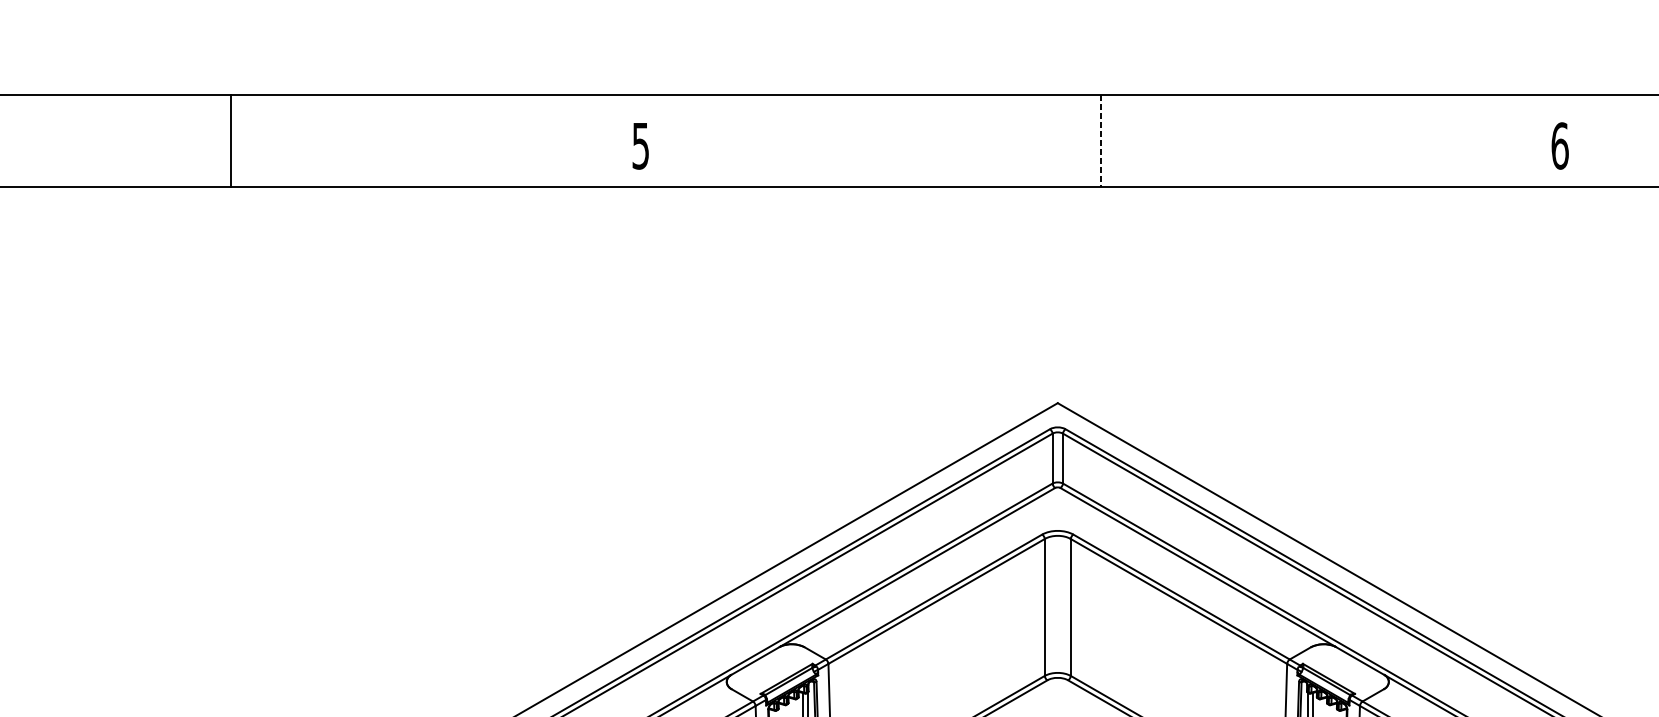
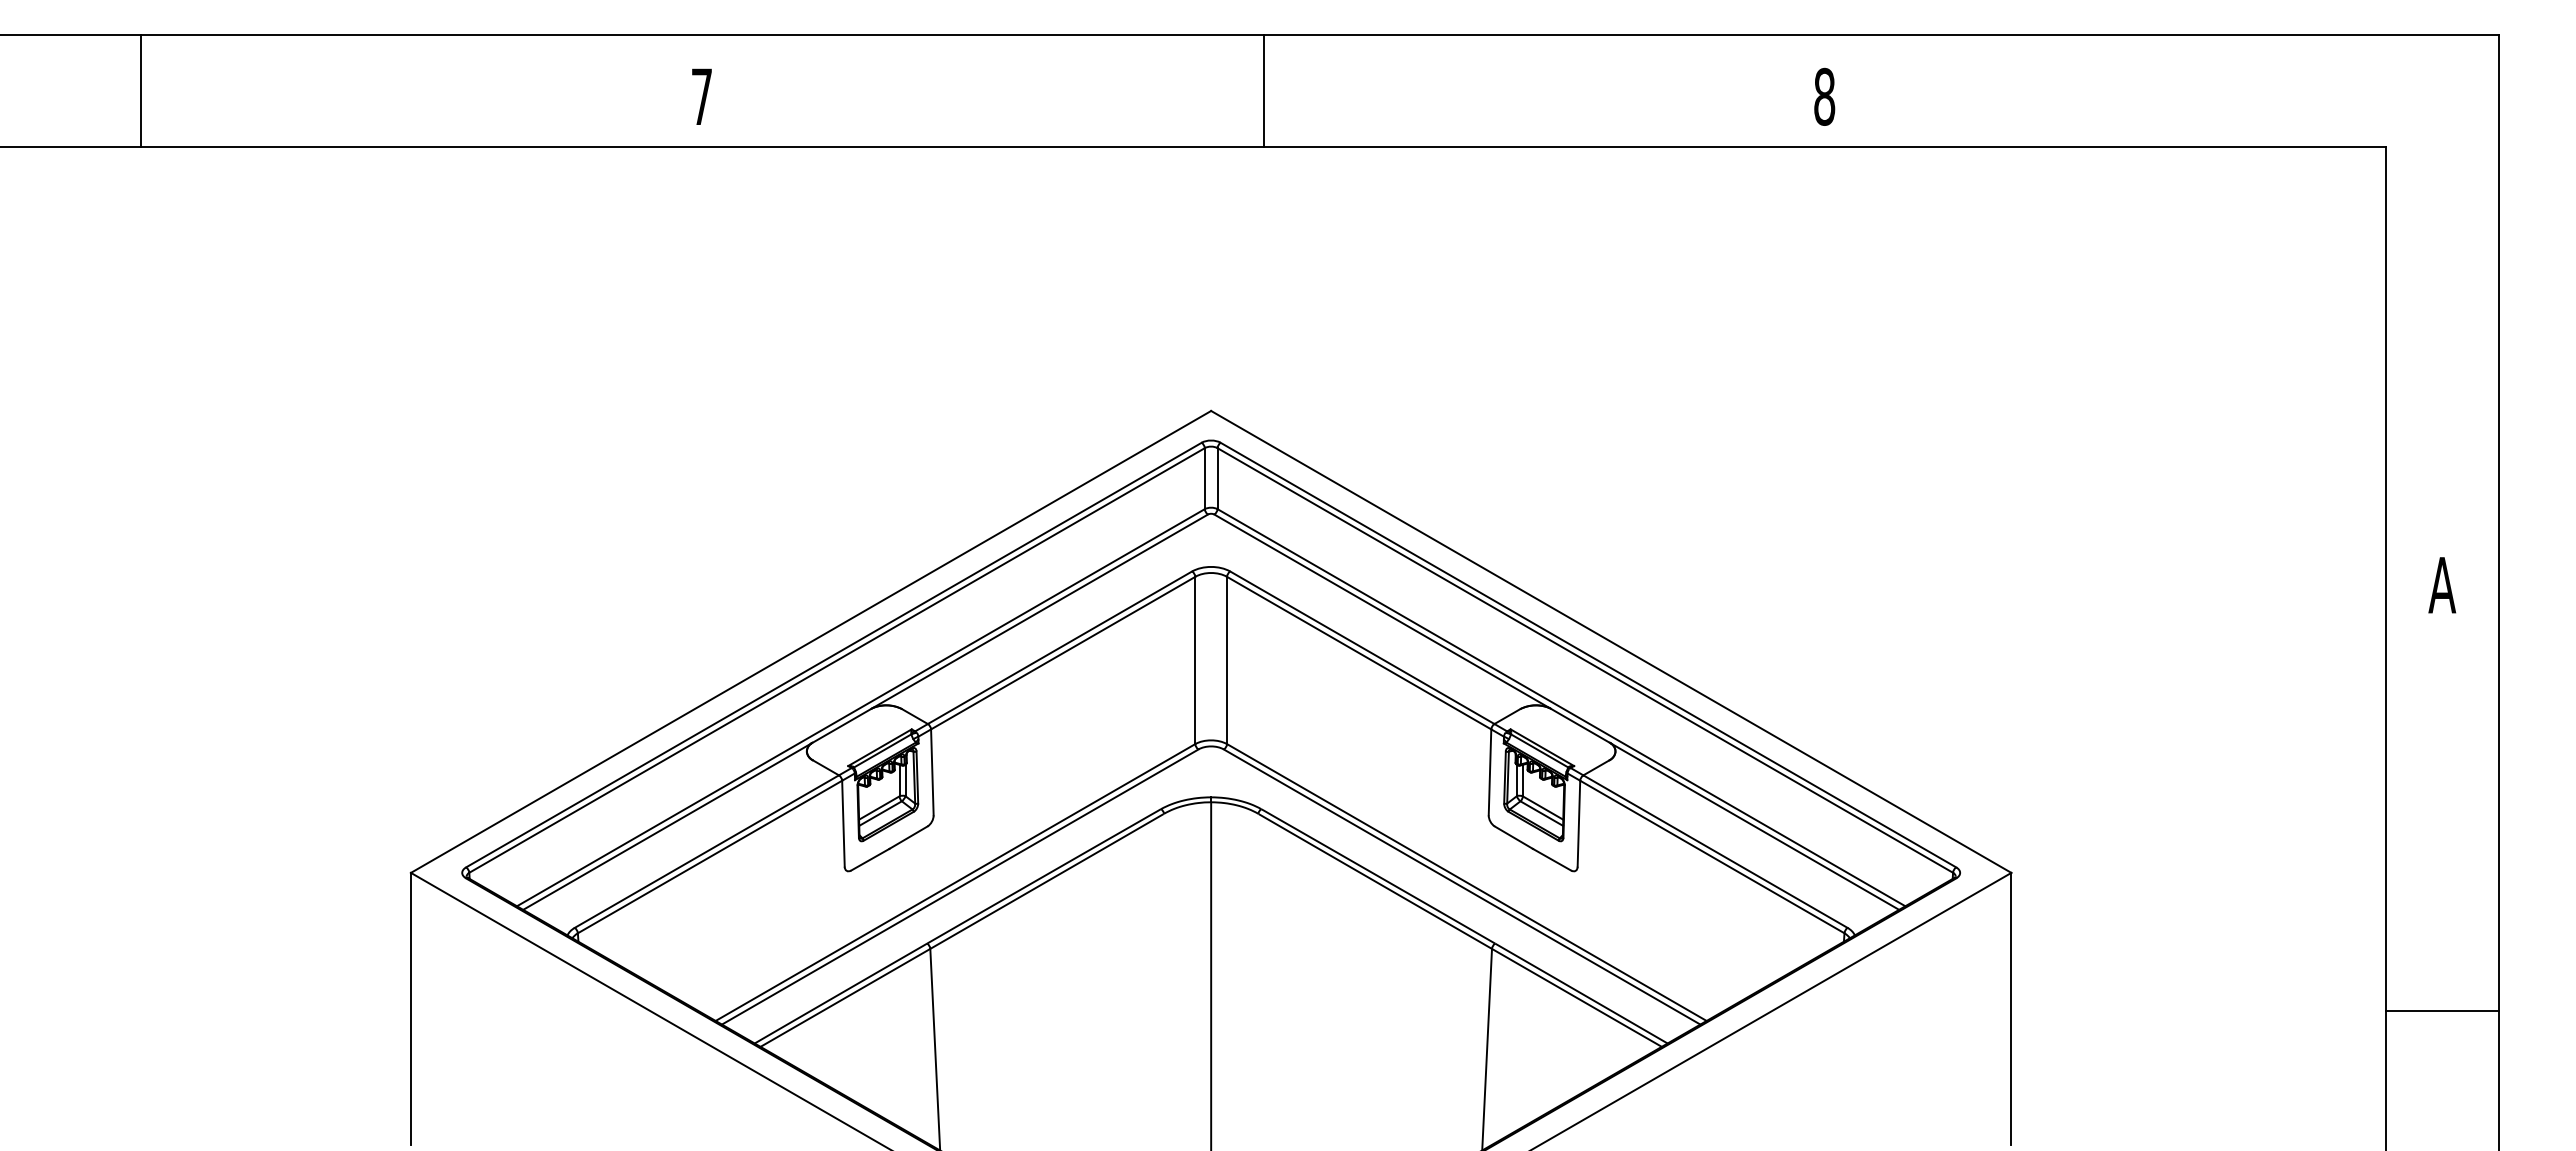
line: (231, 140) -> (141, 90), moved
line: (1100, 141) -> (1263, 91), dashed -> solid
text: (640, 145) -> (701, 96), 5 -> 7
text: (1559, 145) -> (1824, 96), 6 -> 8

